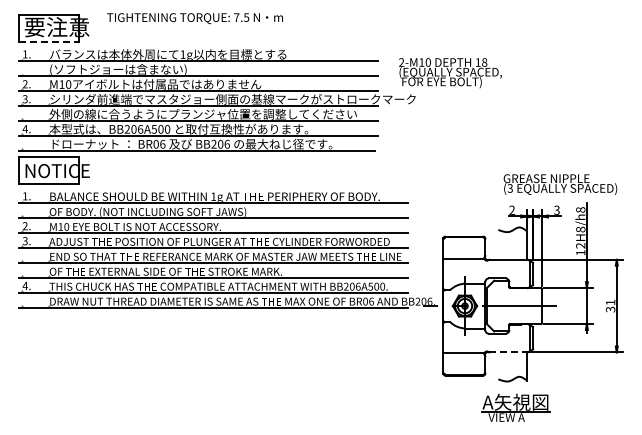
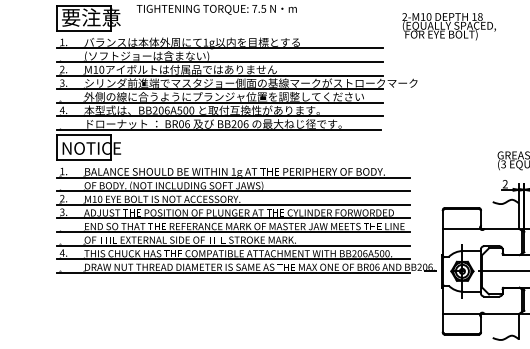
line: (49, 41) -> (84, 30), dashed -> solid
text: (450, 73) -> (449, 27), moved
line: (509, 352) -> (502, 313), dashed -> solid

